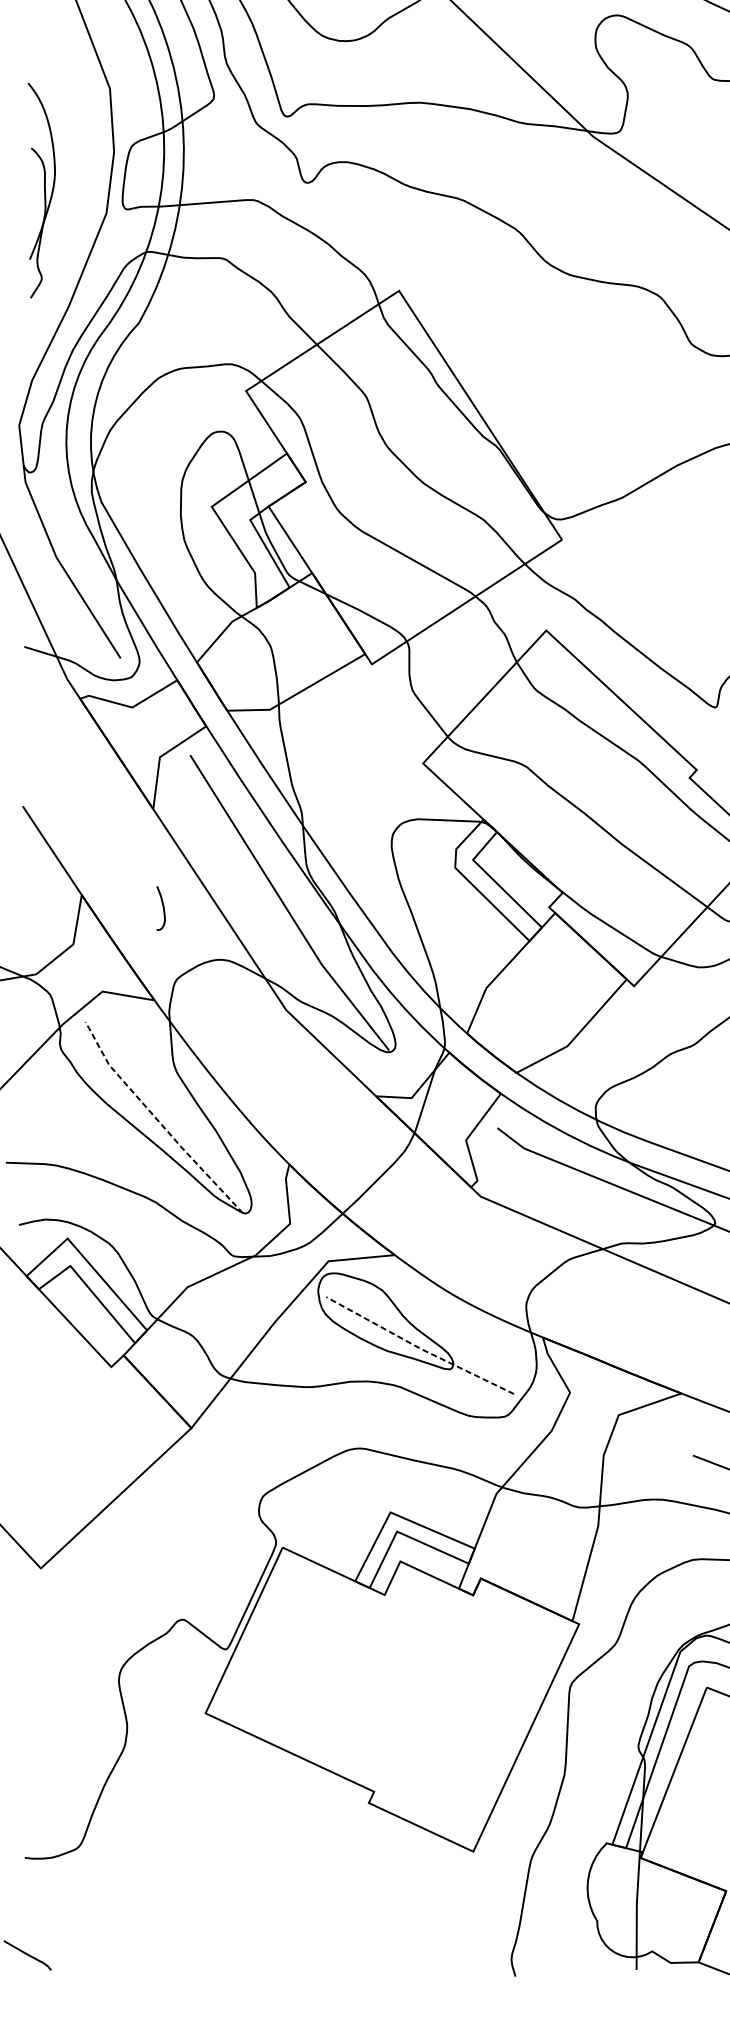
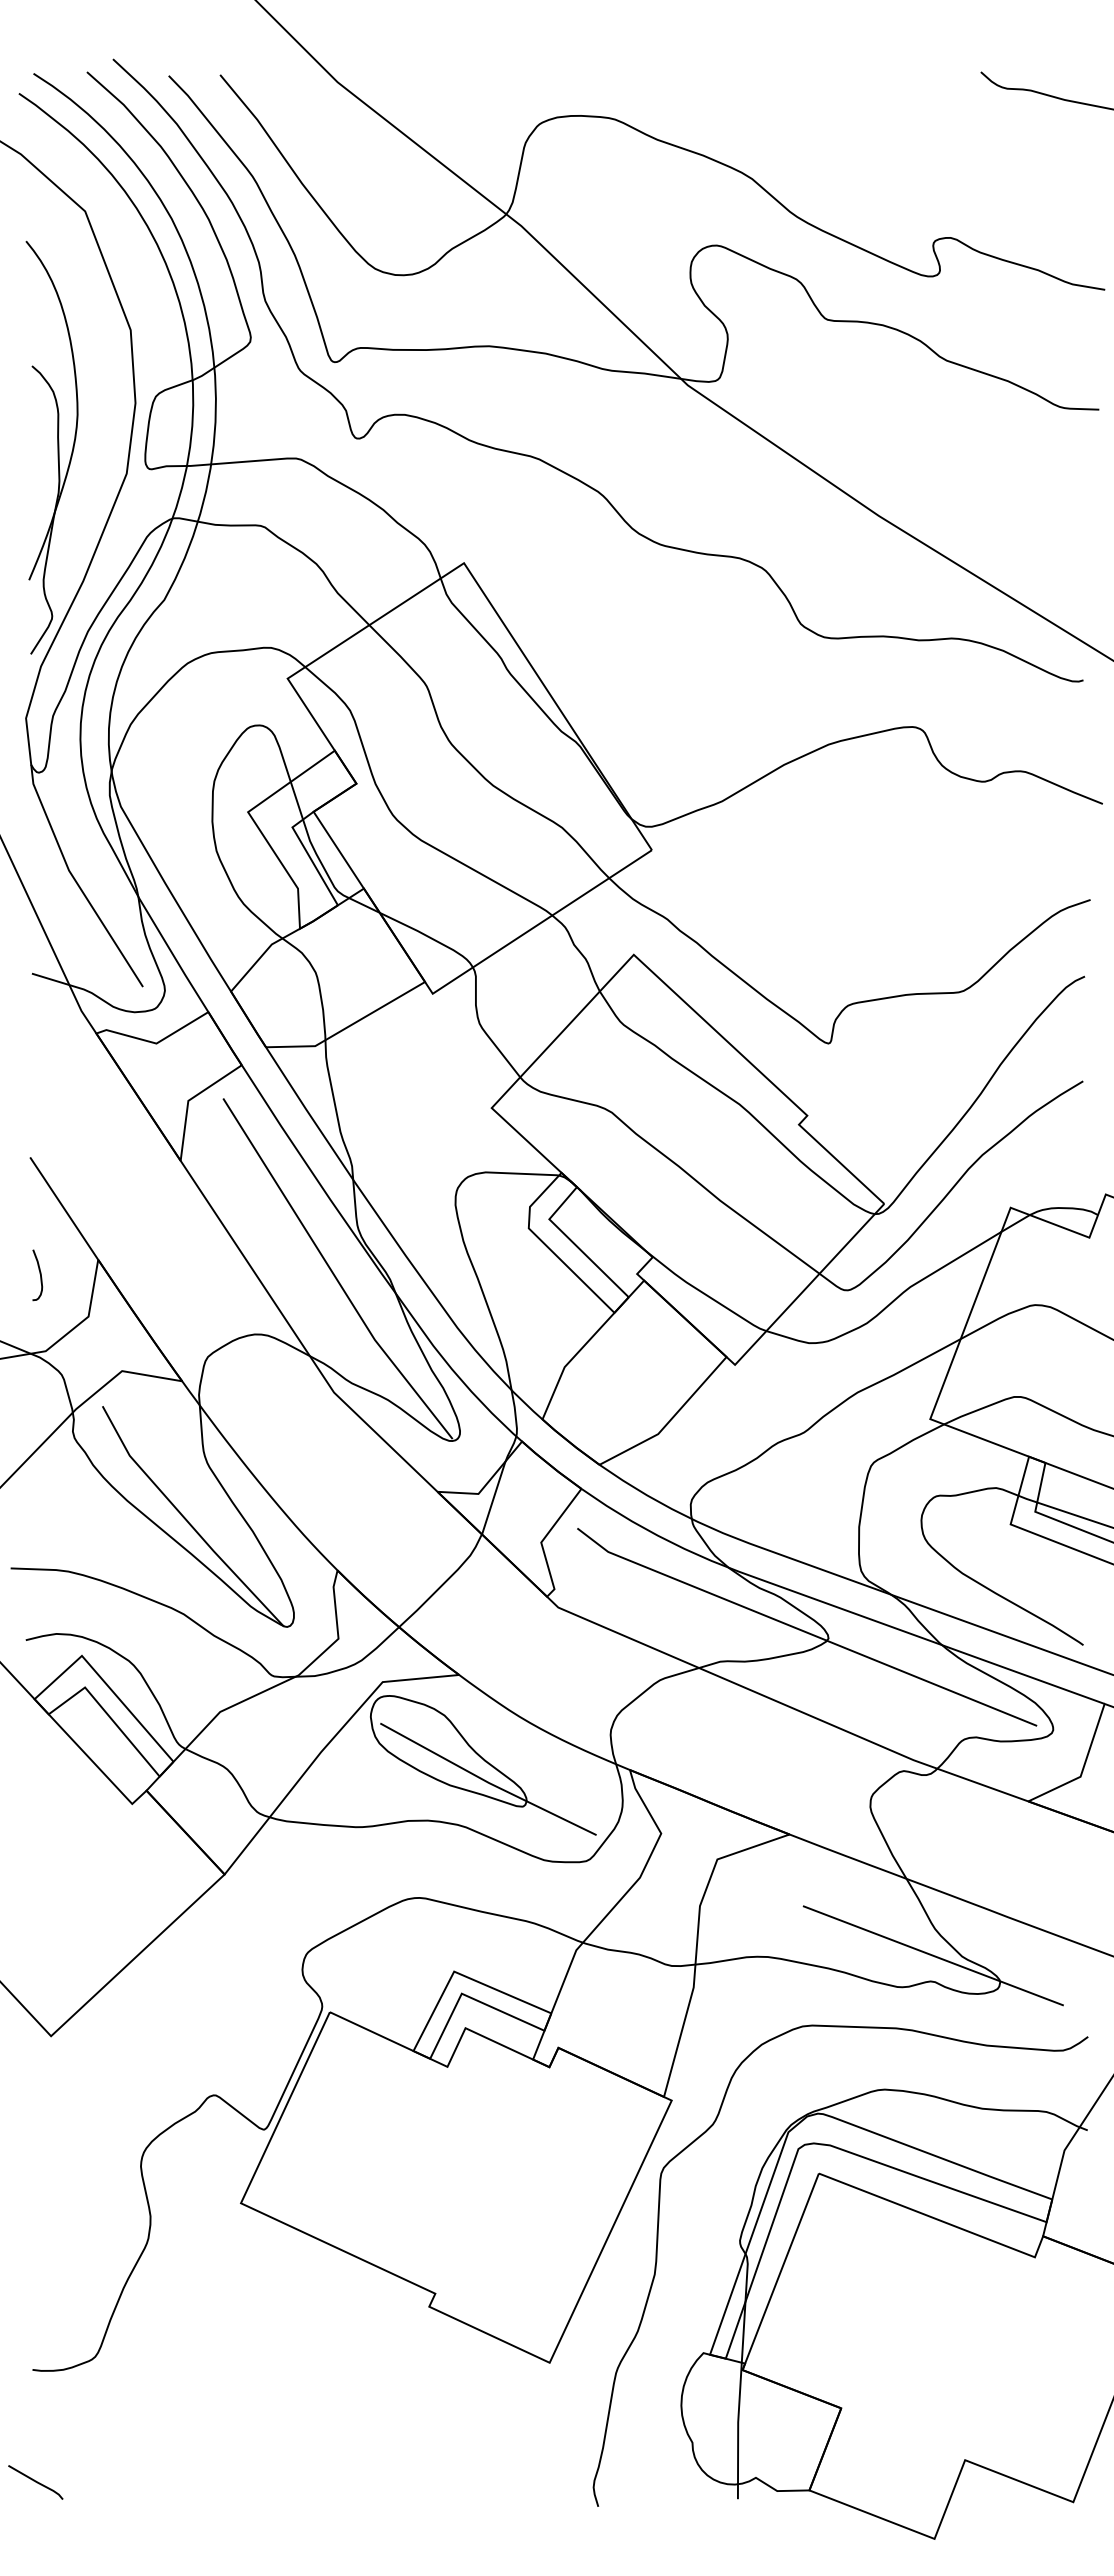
part: (41, 190) -> (51, 447), size x1.67
curve: (162, 907) -> (39, 1274), moved
line: (158, 1121) -> (186, 1520), dashed -> solid
line: (419, 1348) -> (487, 1782), dashed -> solid

